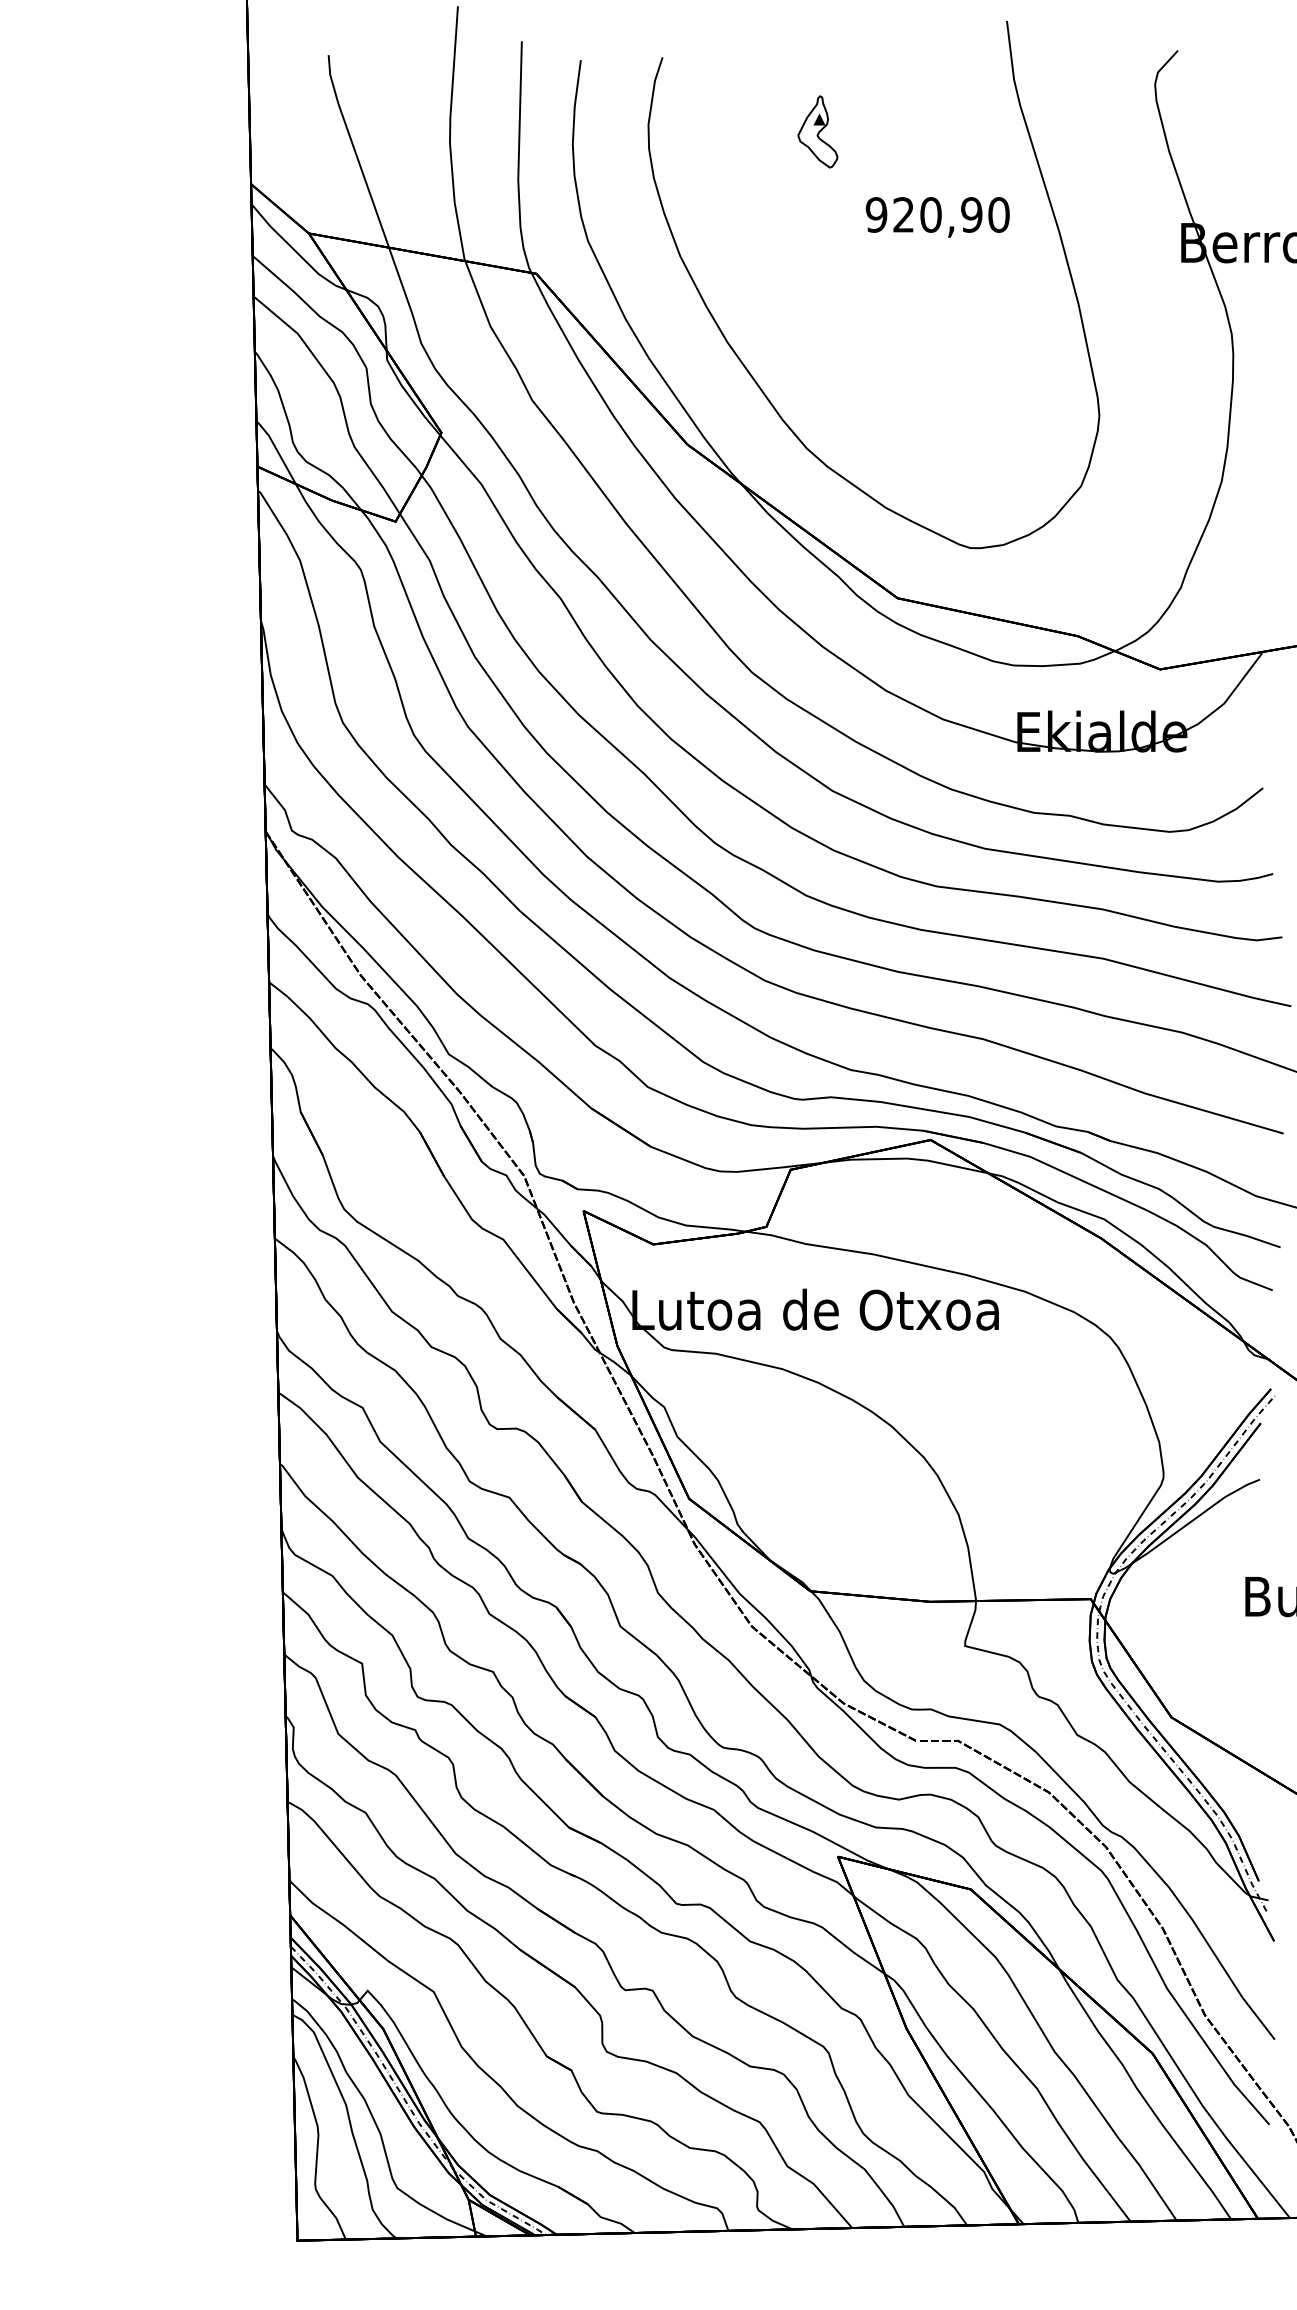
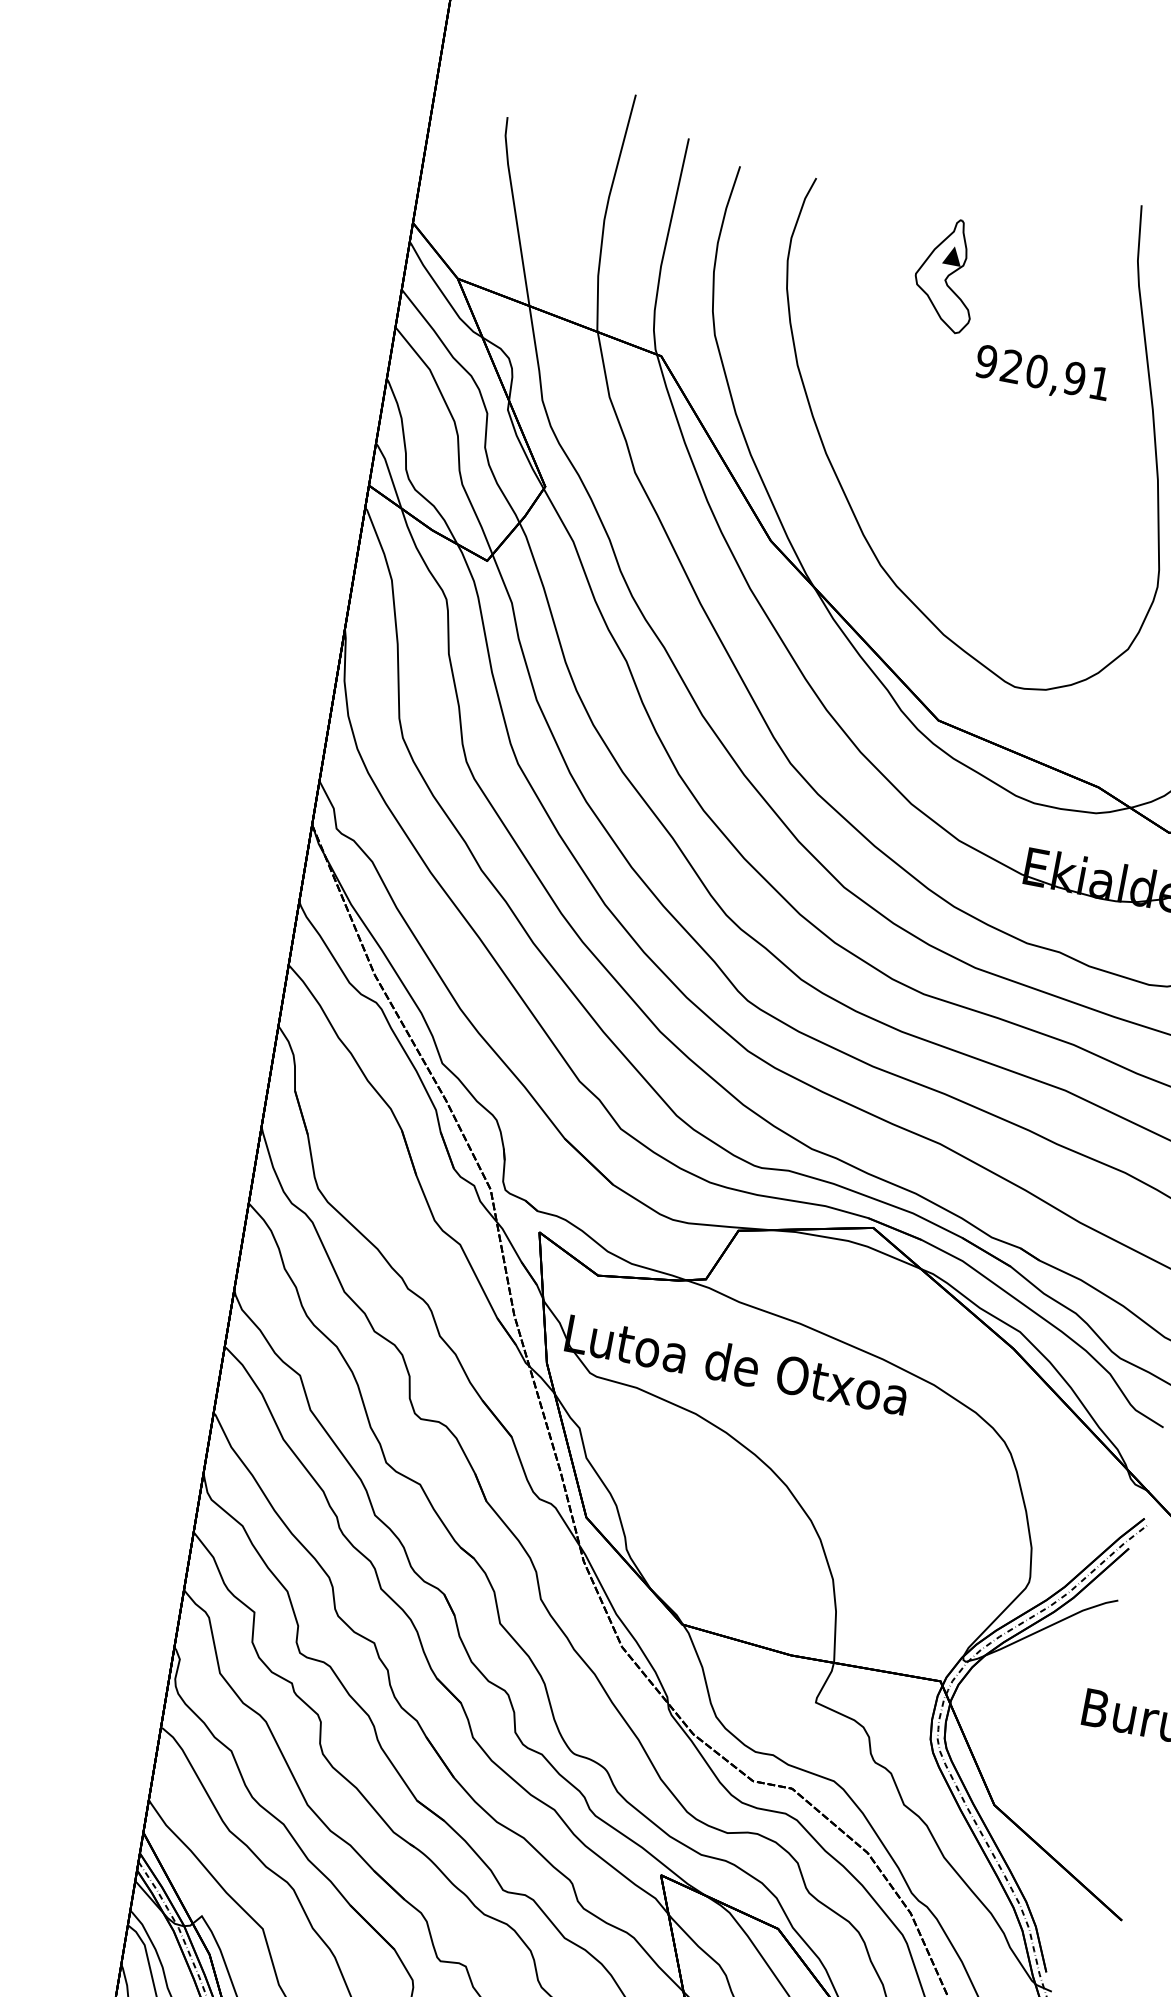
part: (817, 131) -> (946, 274), size x1.67
text: (998, 214) -> (1099, 382), 920,90 -> 920,91

